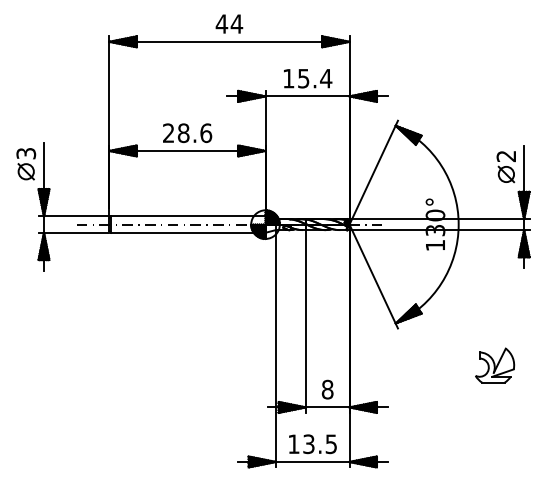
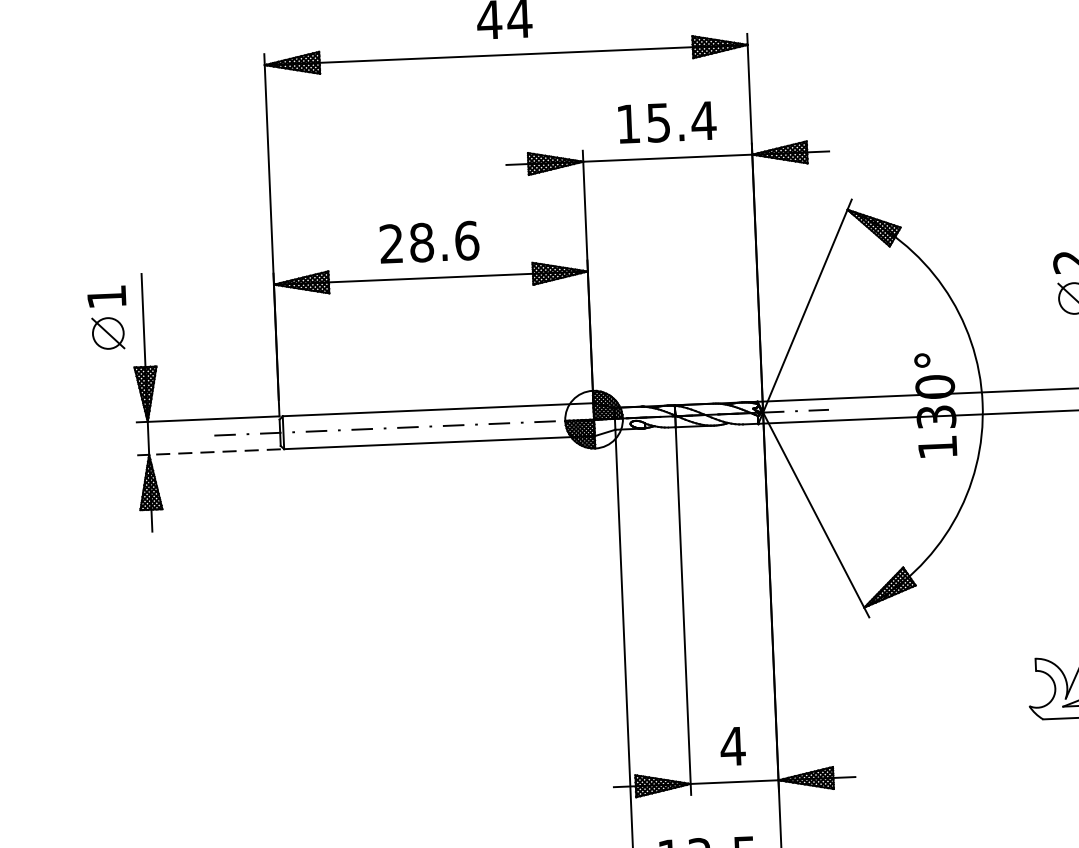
text: (26, 153) -> (107, 296), 3 -> 1
line: (76, 232) -> (214, 451), solid -> dashed
text: (327, 389) -> (732, 746), 8 -> 4

